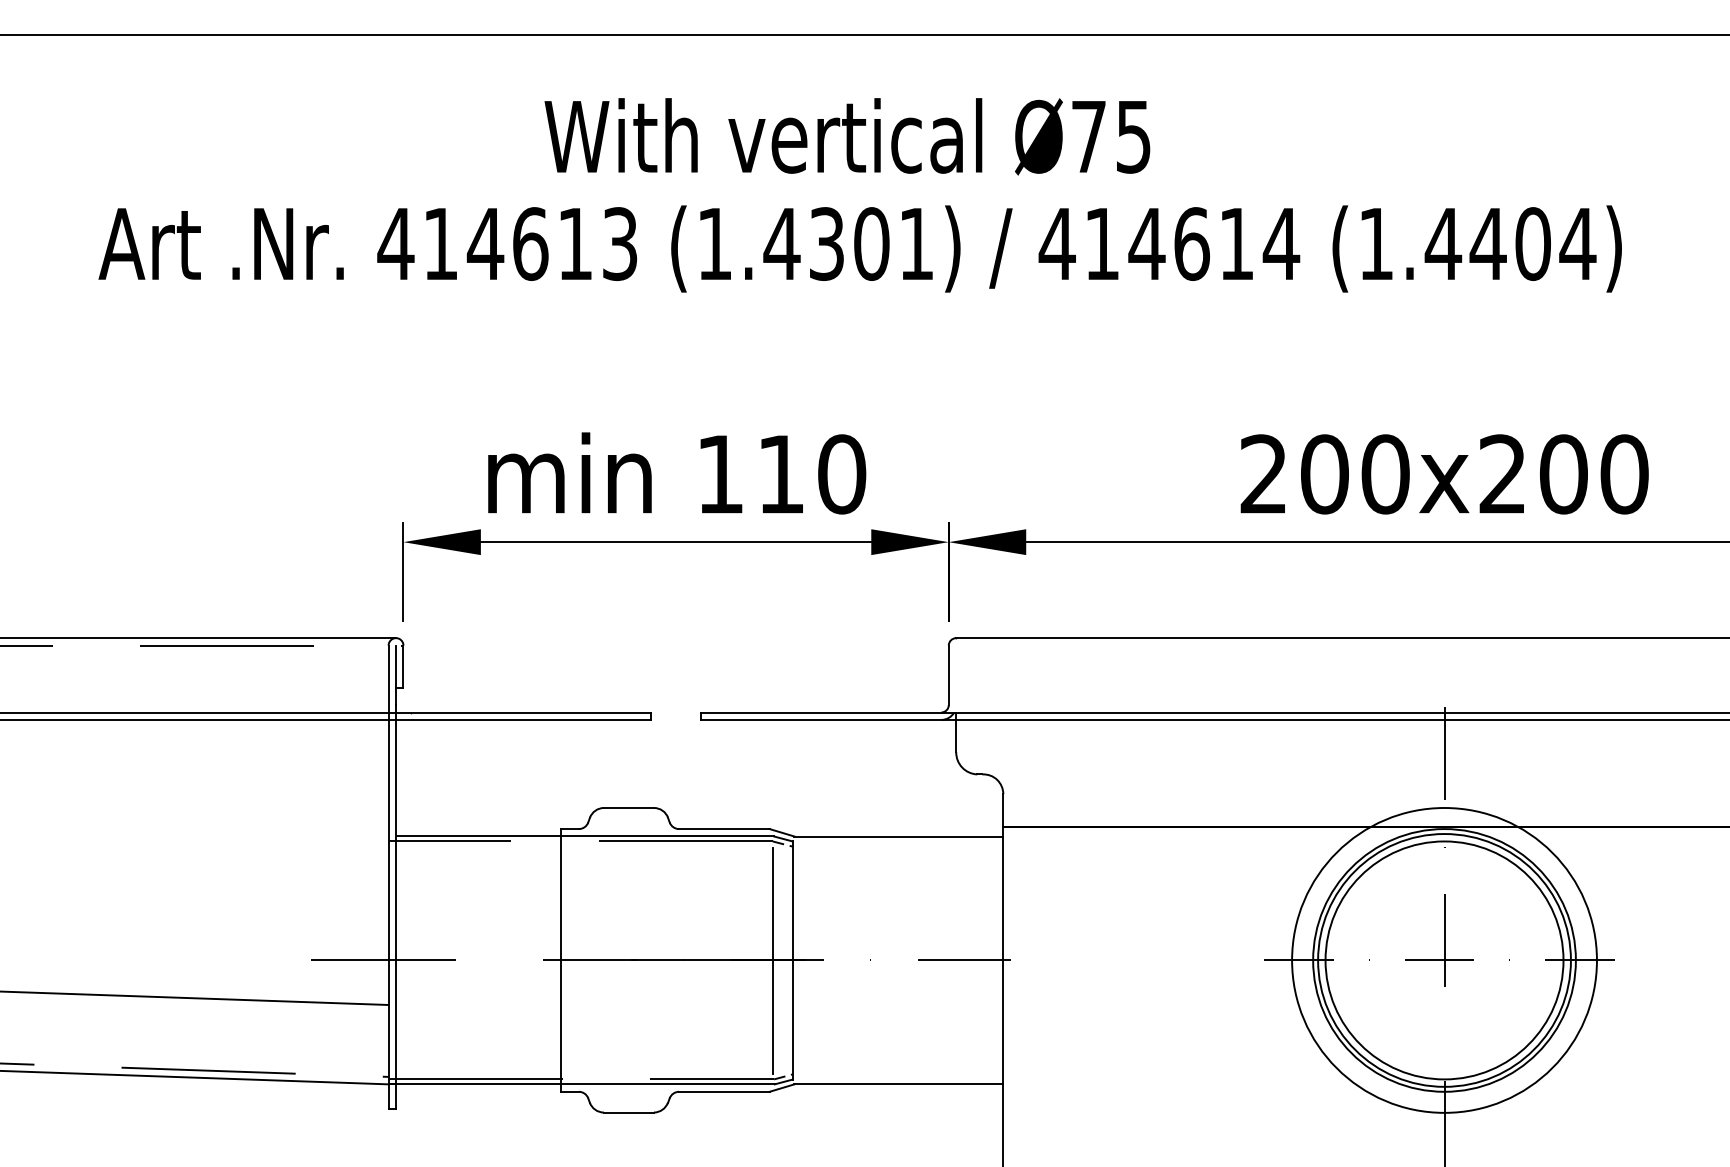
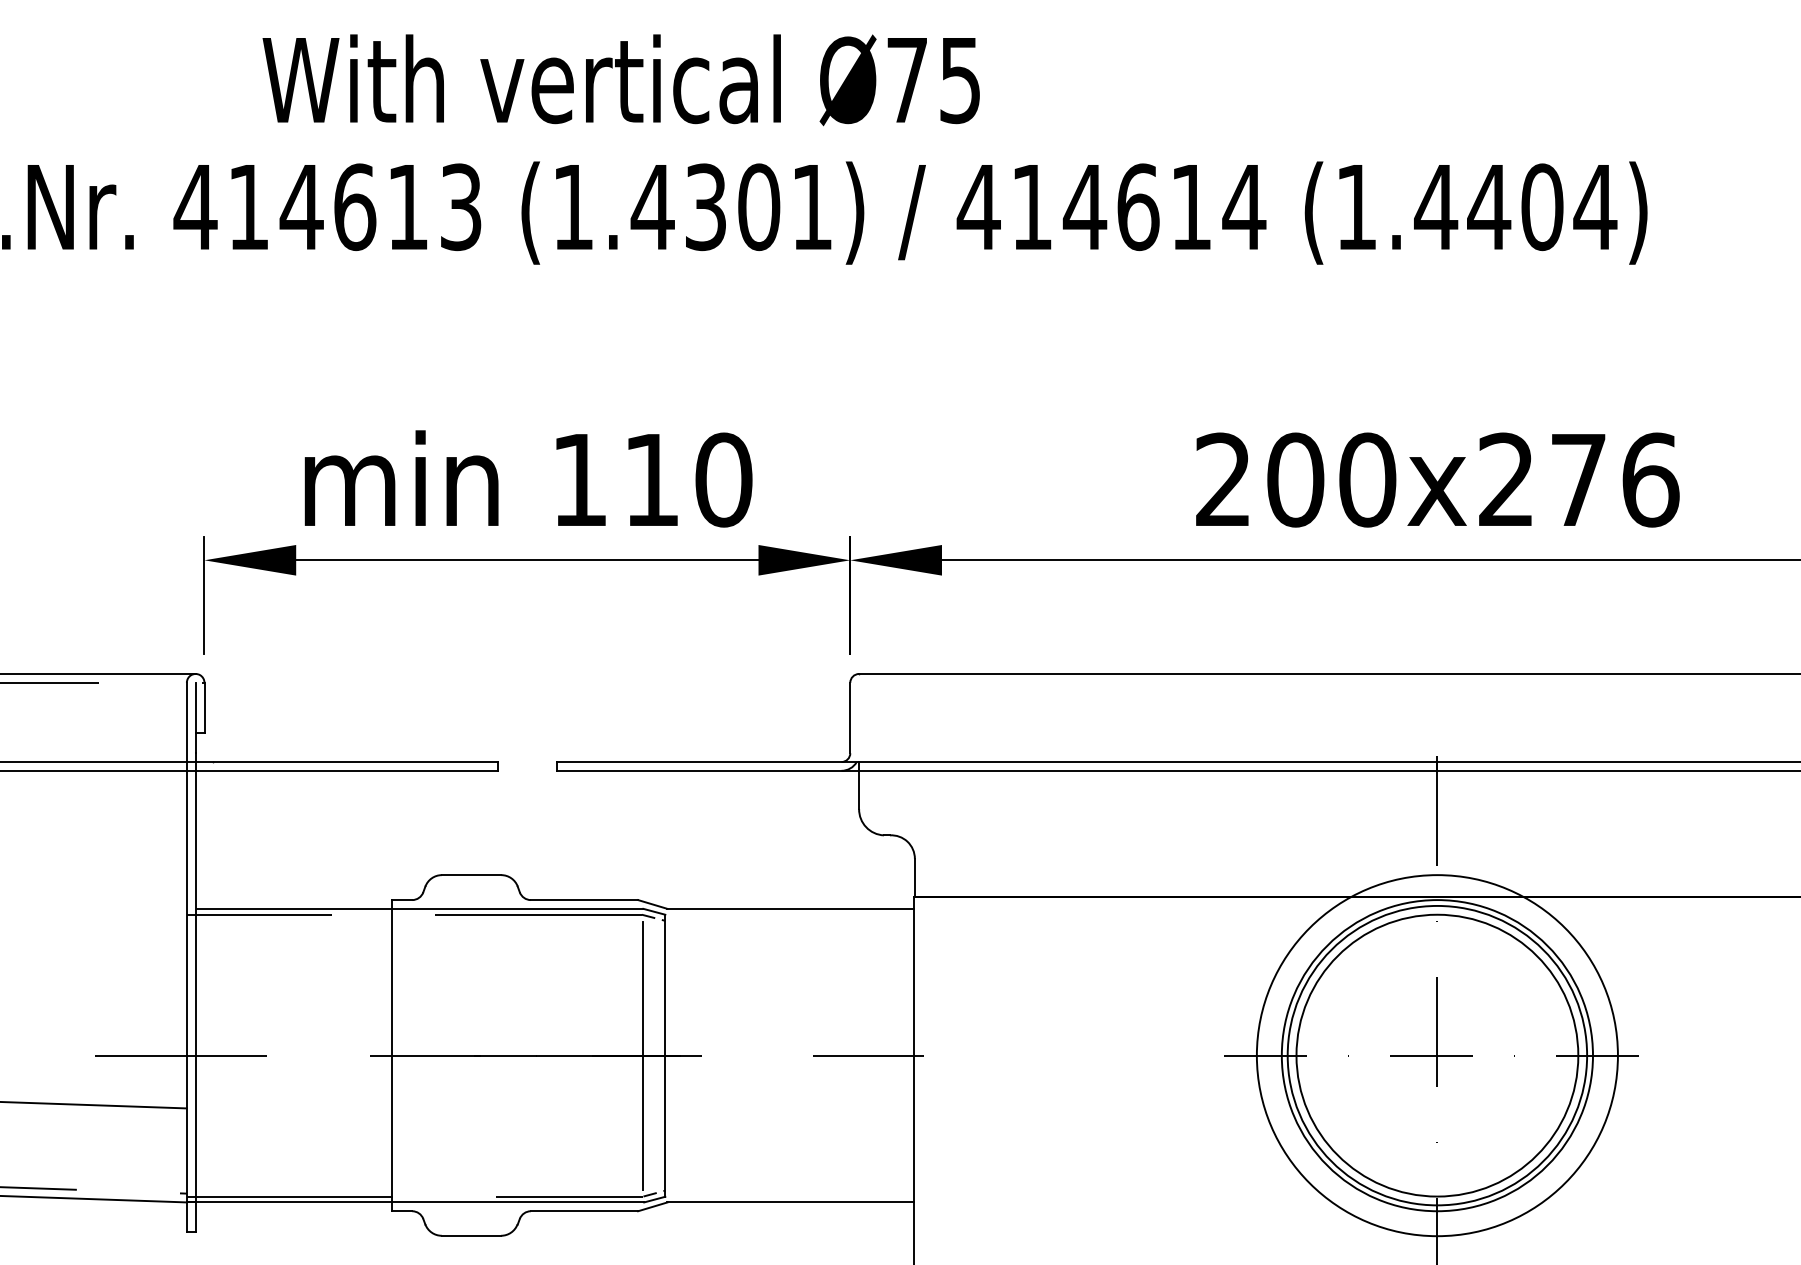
text: (847, 136) -> (621, 79), moved
text: (1594, 474) -> (1615, 480), 200x200 -> 200x276

